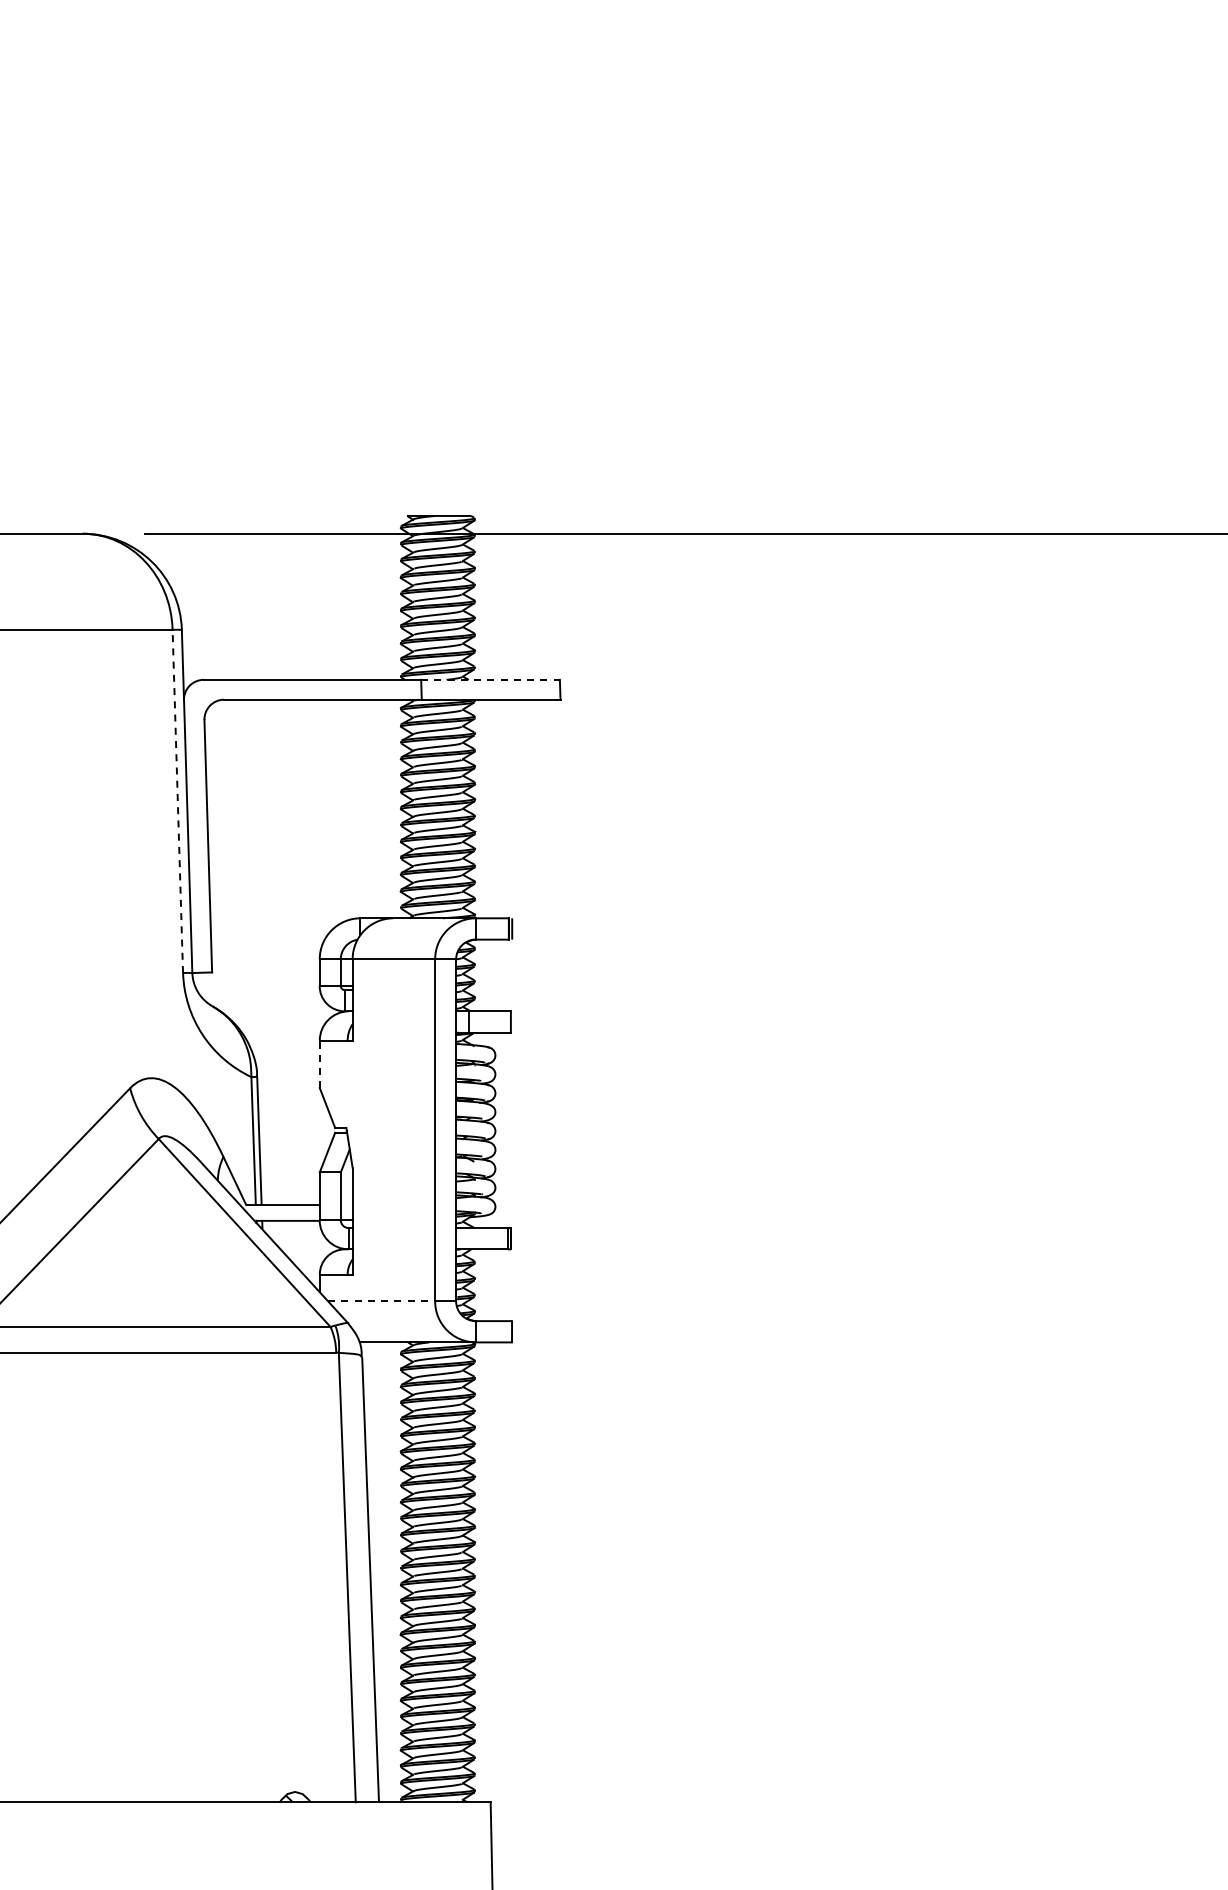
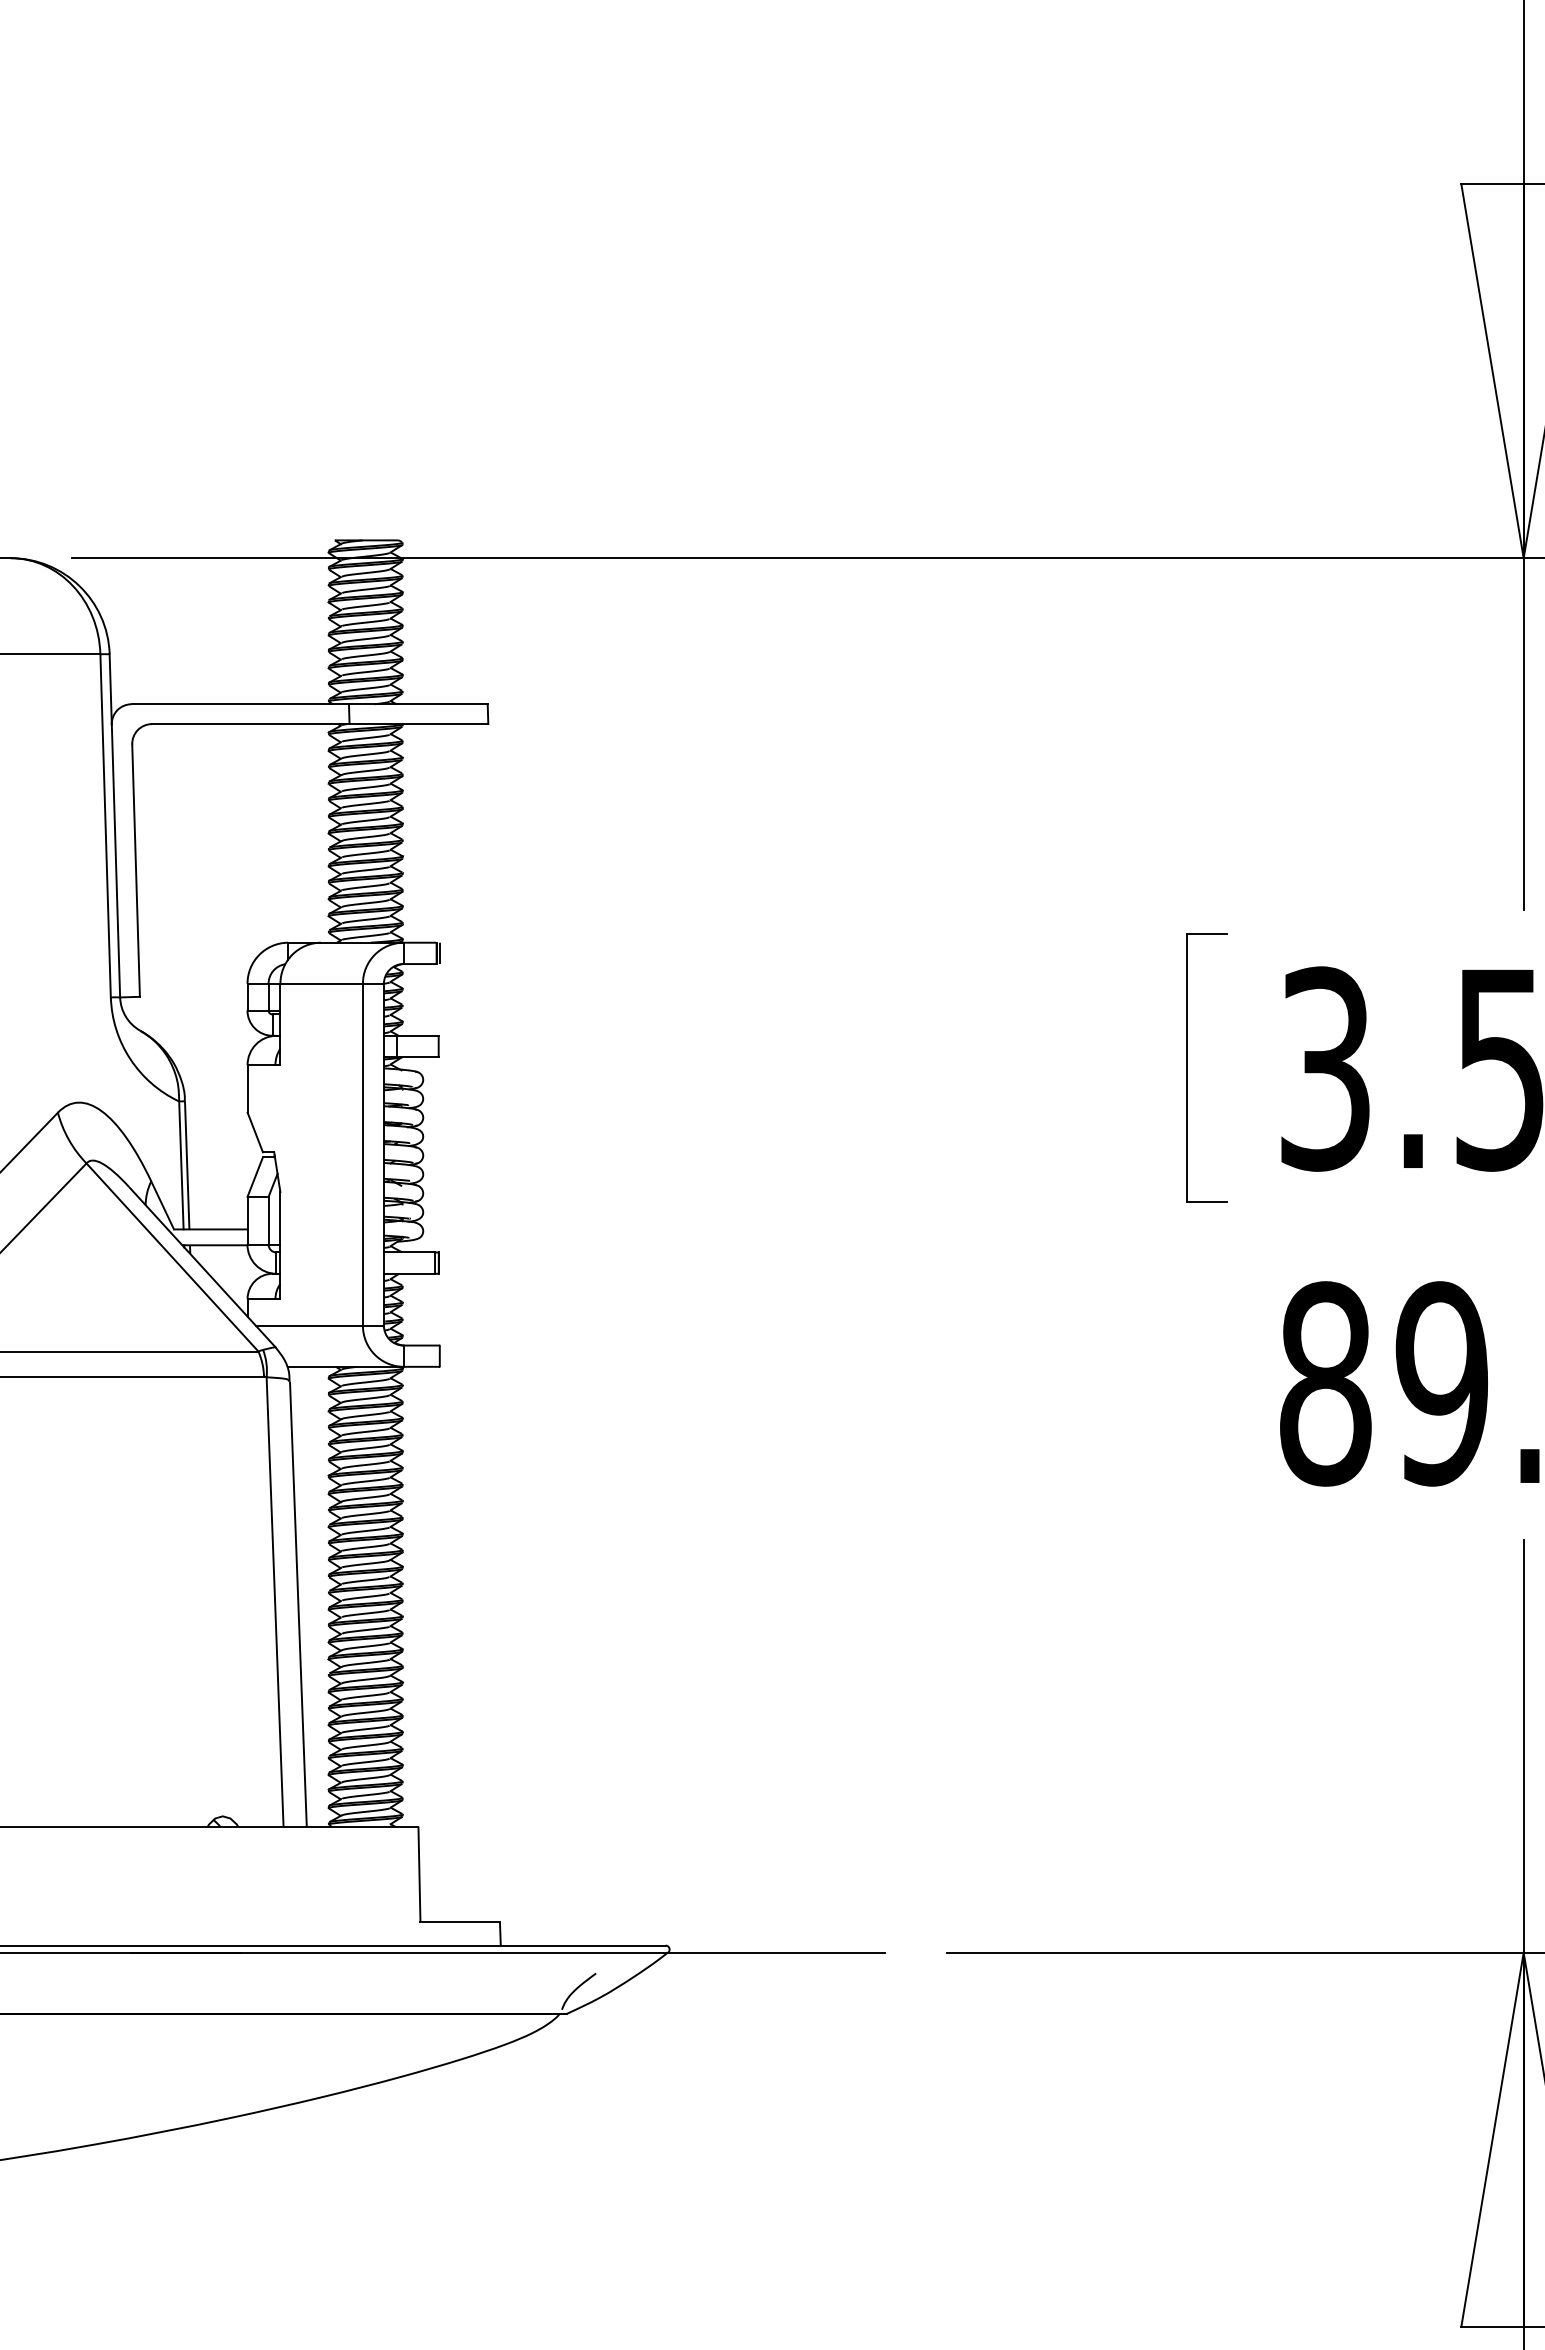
line: (490, 680) -> (418, 704), dashed -> solid
line: (177, 801) -> (105, 825), dashed -> solid
line: (319, 1064) -> (247, 1088), dashed -> solid
line: (381, 1301) -> (309, 1325), dashed -> solid

